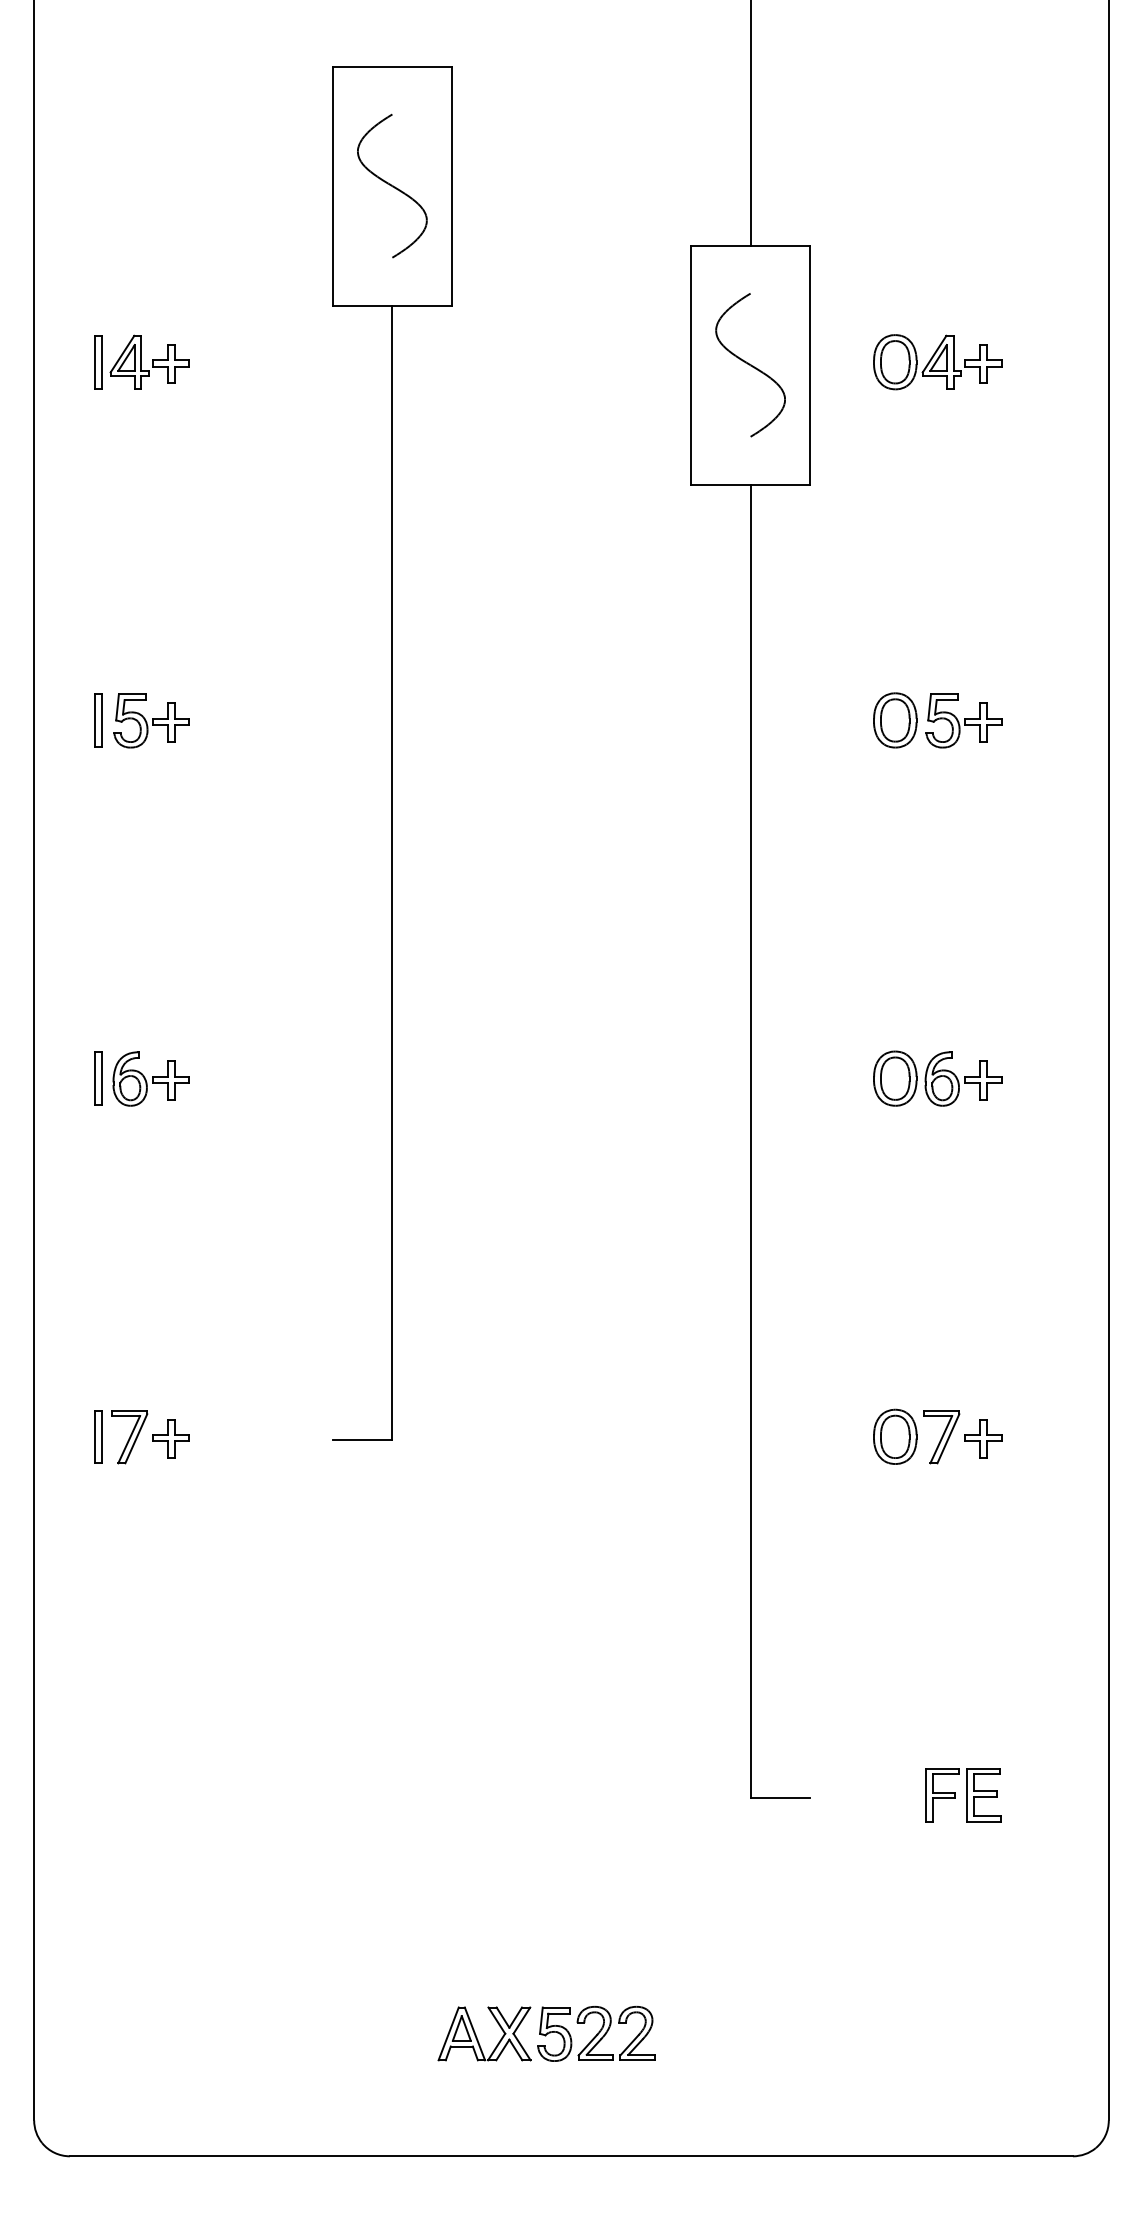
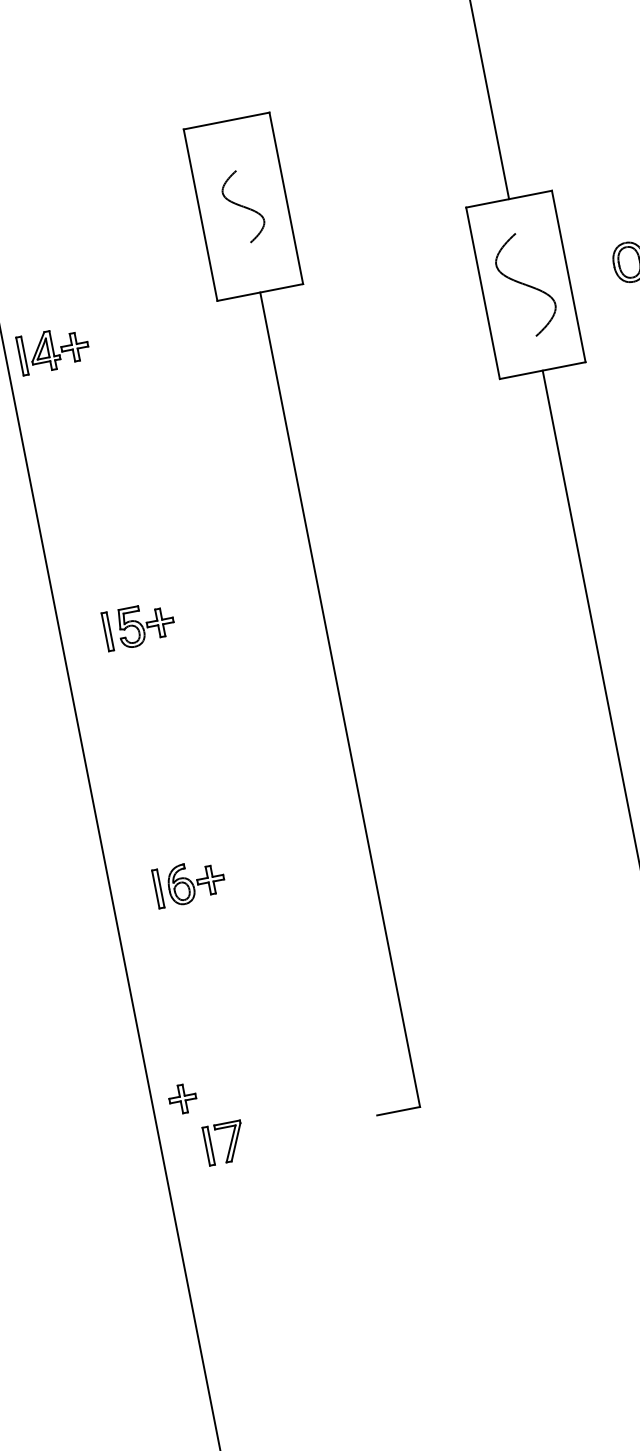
part: (392, 185) -> (243, 206), size x0.7
part: (141, 361) -> (53, 349), moved
part: (170, 1438) -> (182, 1098), moved

